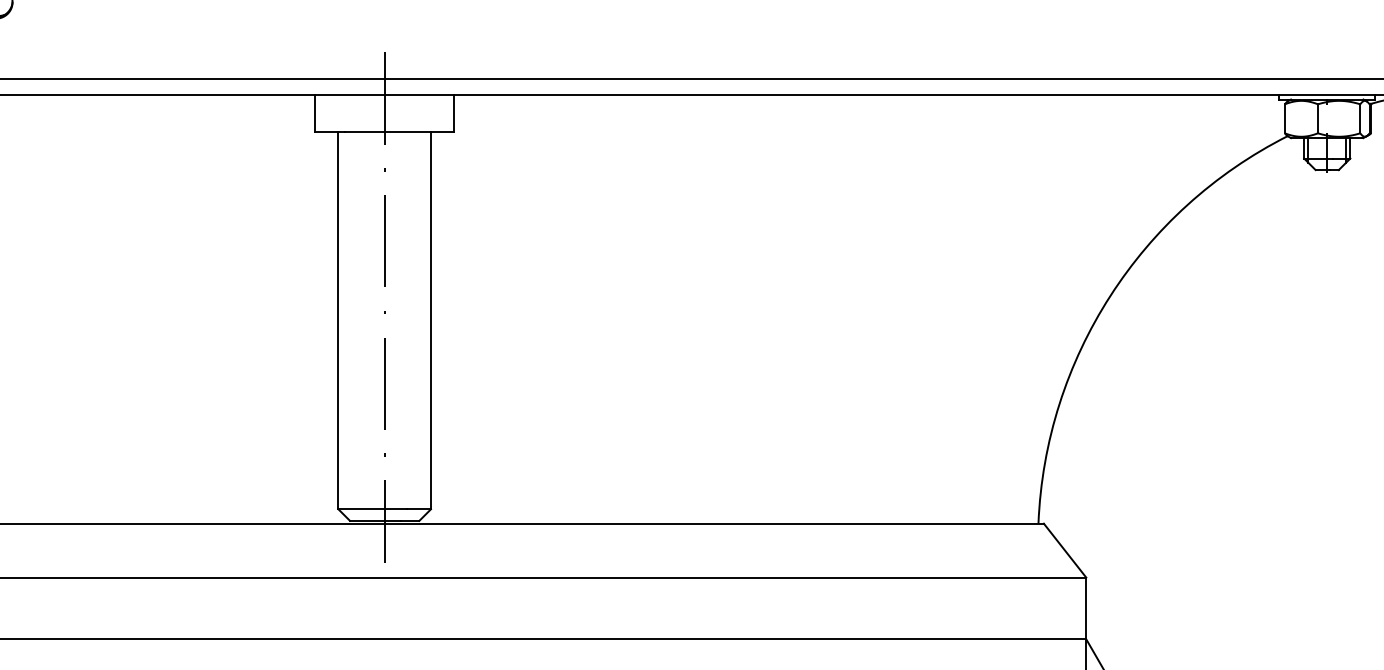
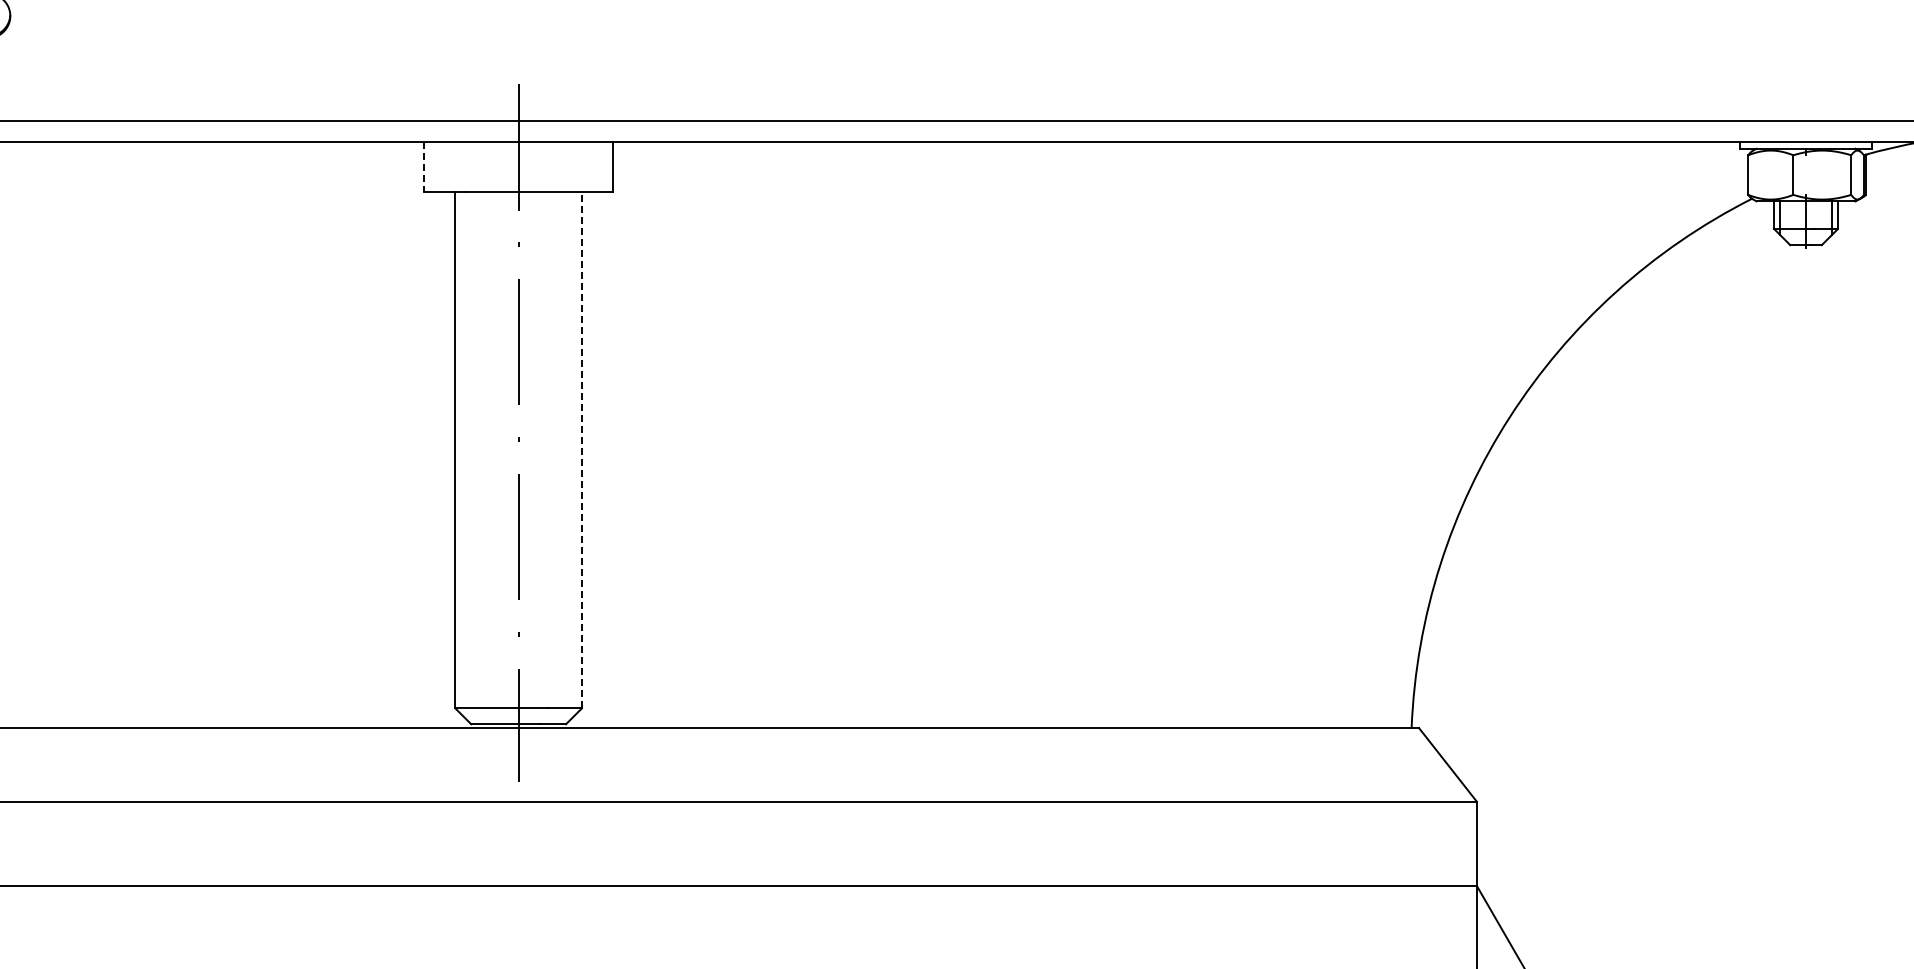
line: (315, 113) -> (423, 167), solid -> dashed
line: (430, 319) -> (581, 449), solid -> dashed

